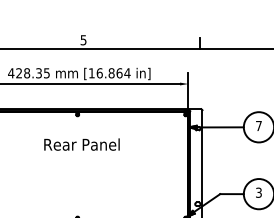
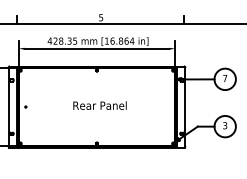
text: (81, 144) -> (99, 105), moved

